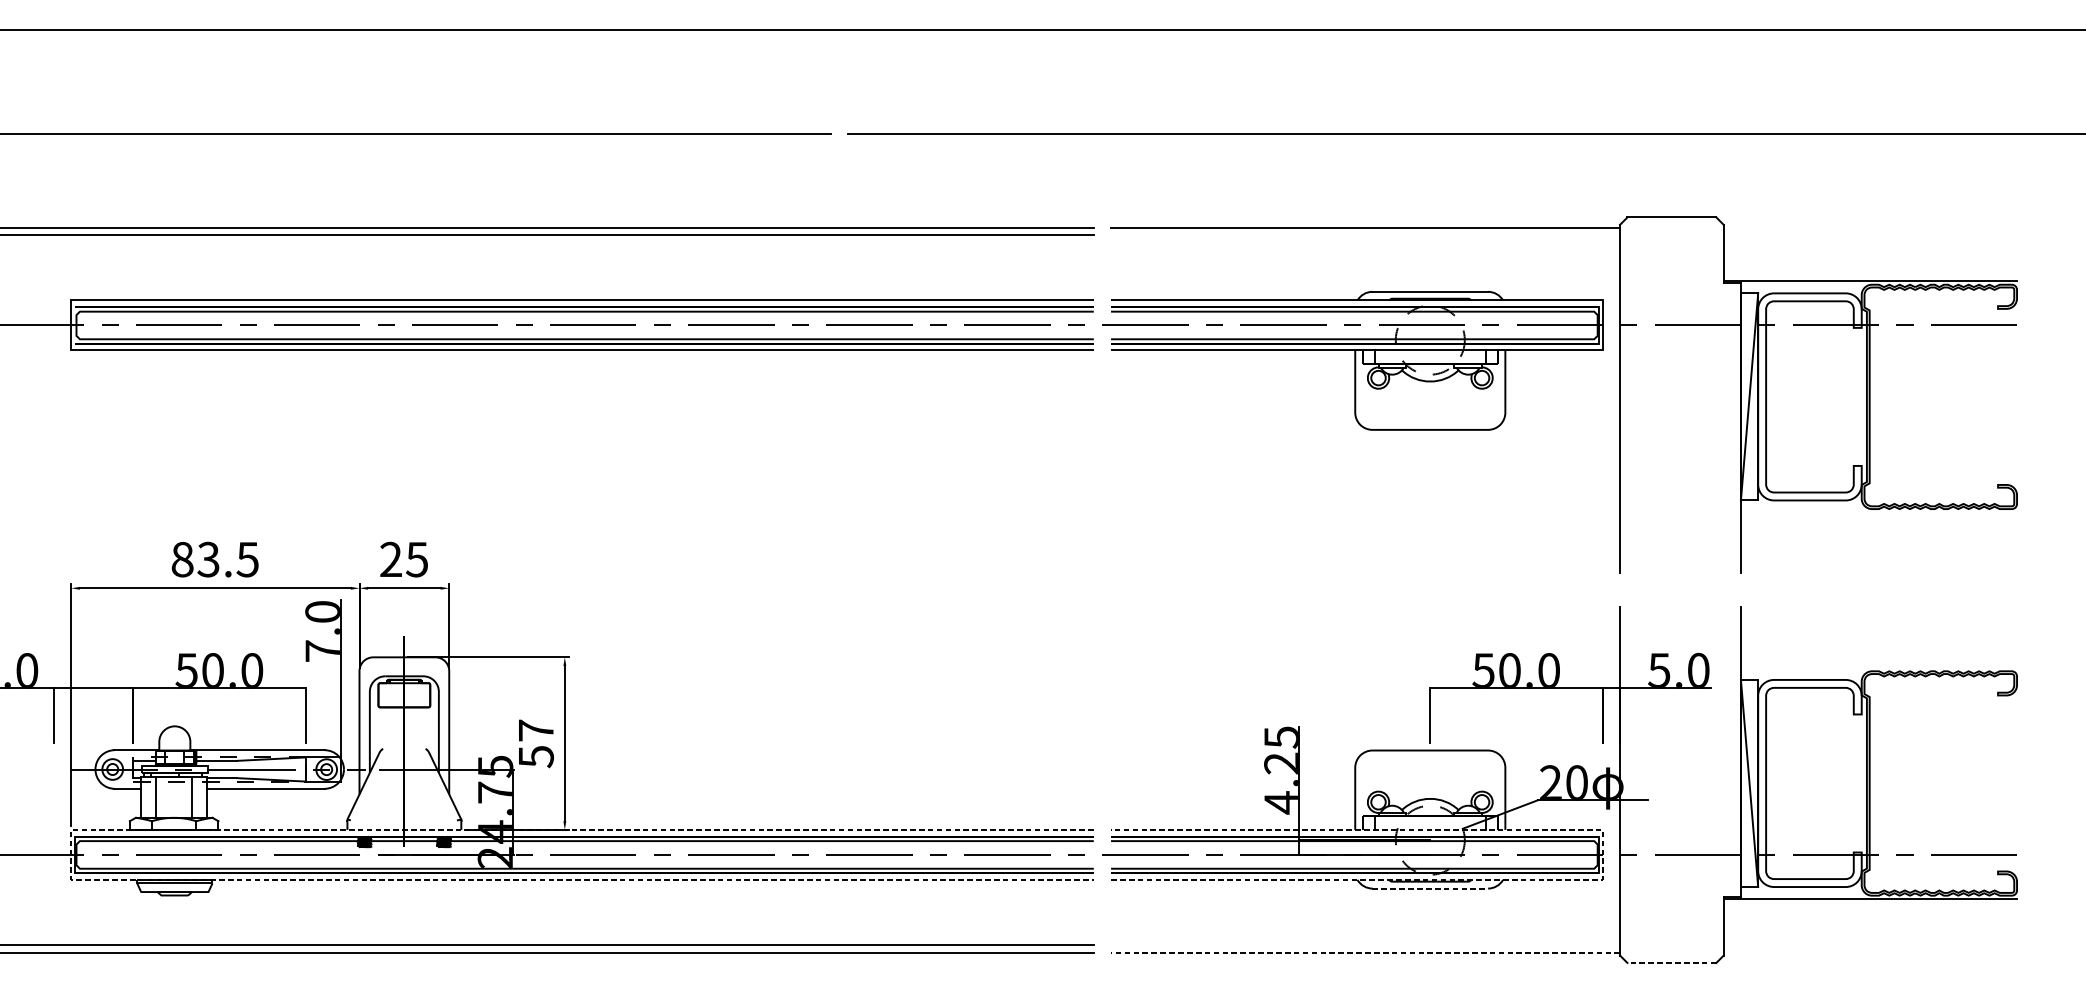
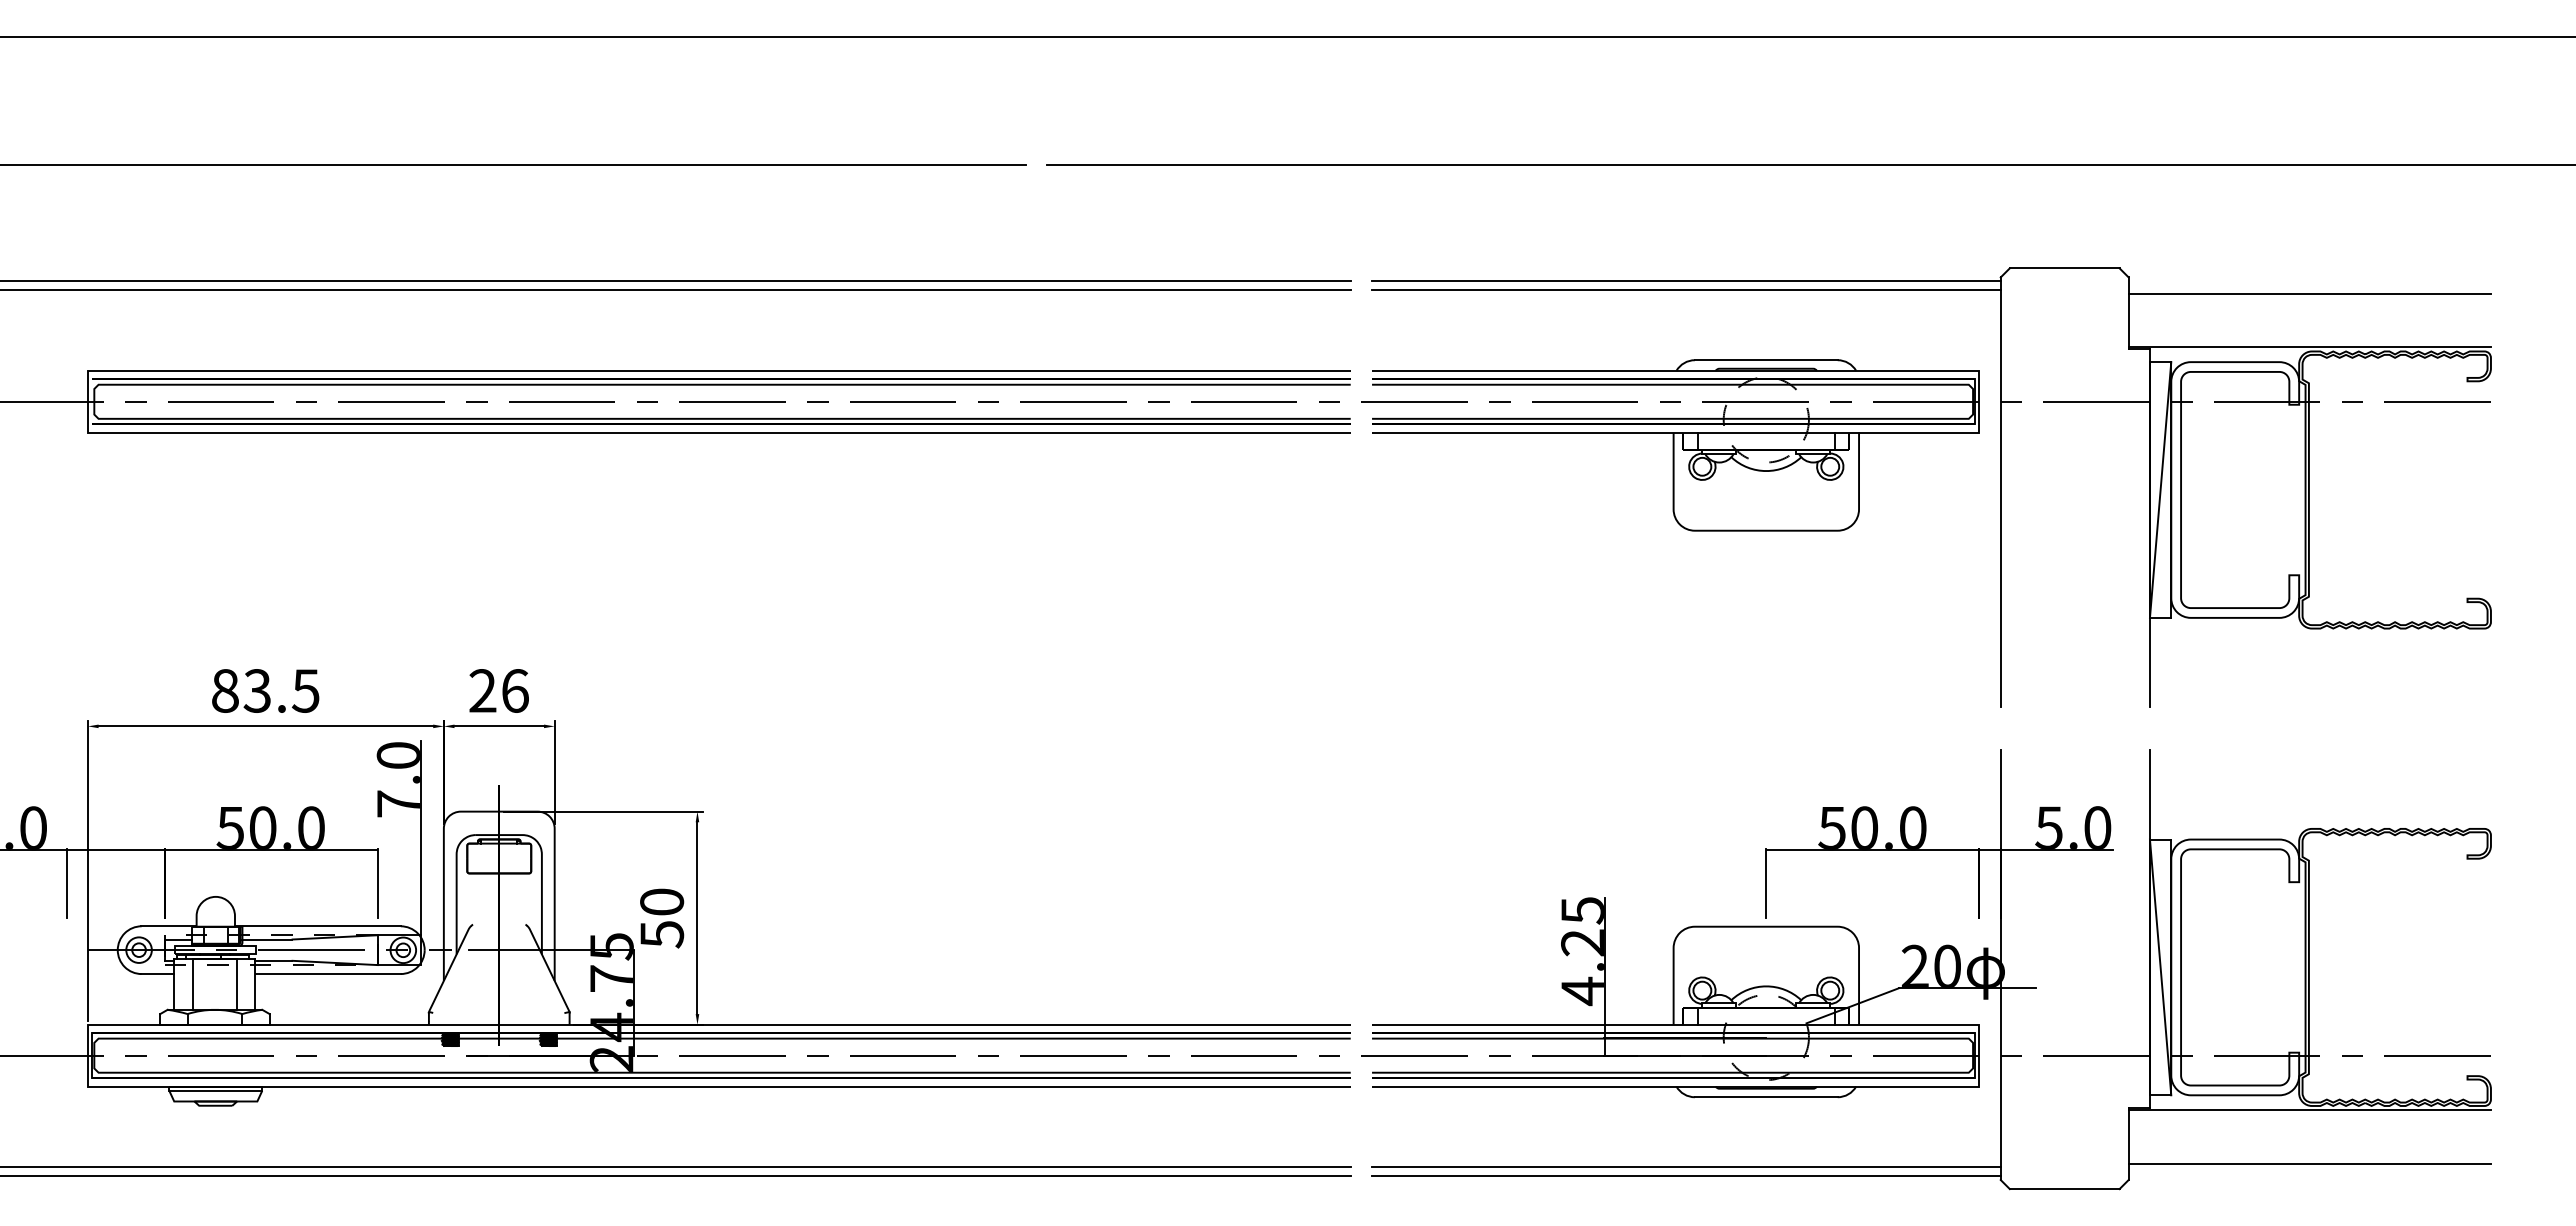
line: (1365, 235) -> (1686, 290), added
line: (1870, 237) -> (2309, 293), added
text: (416, 559) -> (514, 690), 25 -> 26
text: (536, 730) -> (662, 901), 57 -> 50
line: (70, 854) -> (87, 1055), dashed -> solid
line: (1602, 854) -> (1979, 1055), dashed -> solid
line: (1430, 888) -> (1766, 1097), dashed -> solid
line: (1870, 942) -> (2309, 1163), added
line: (1365, 945) -> (1686, 1167), added
line: (1364, 952) -> (1685, 1176), dashed -> solid
line: (1671, 963) -> (2064, 1189), dashed -> solid

